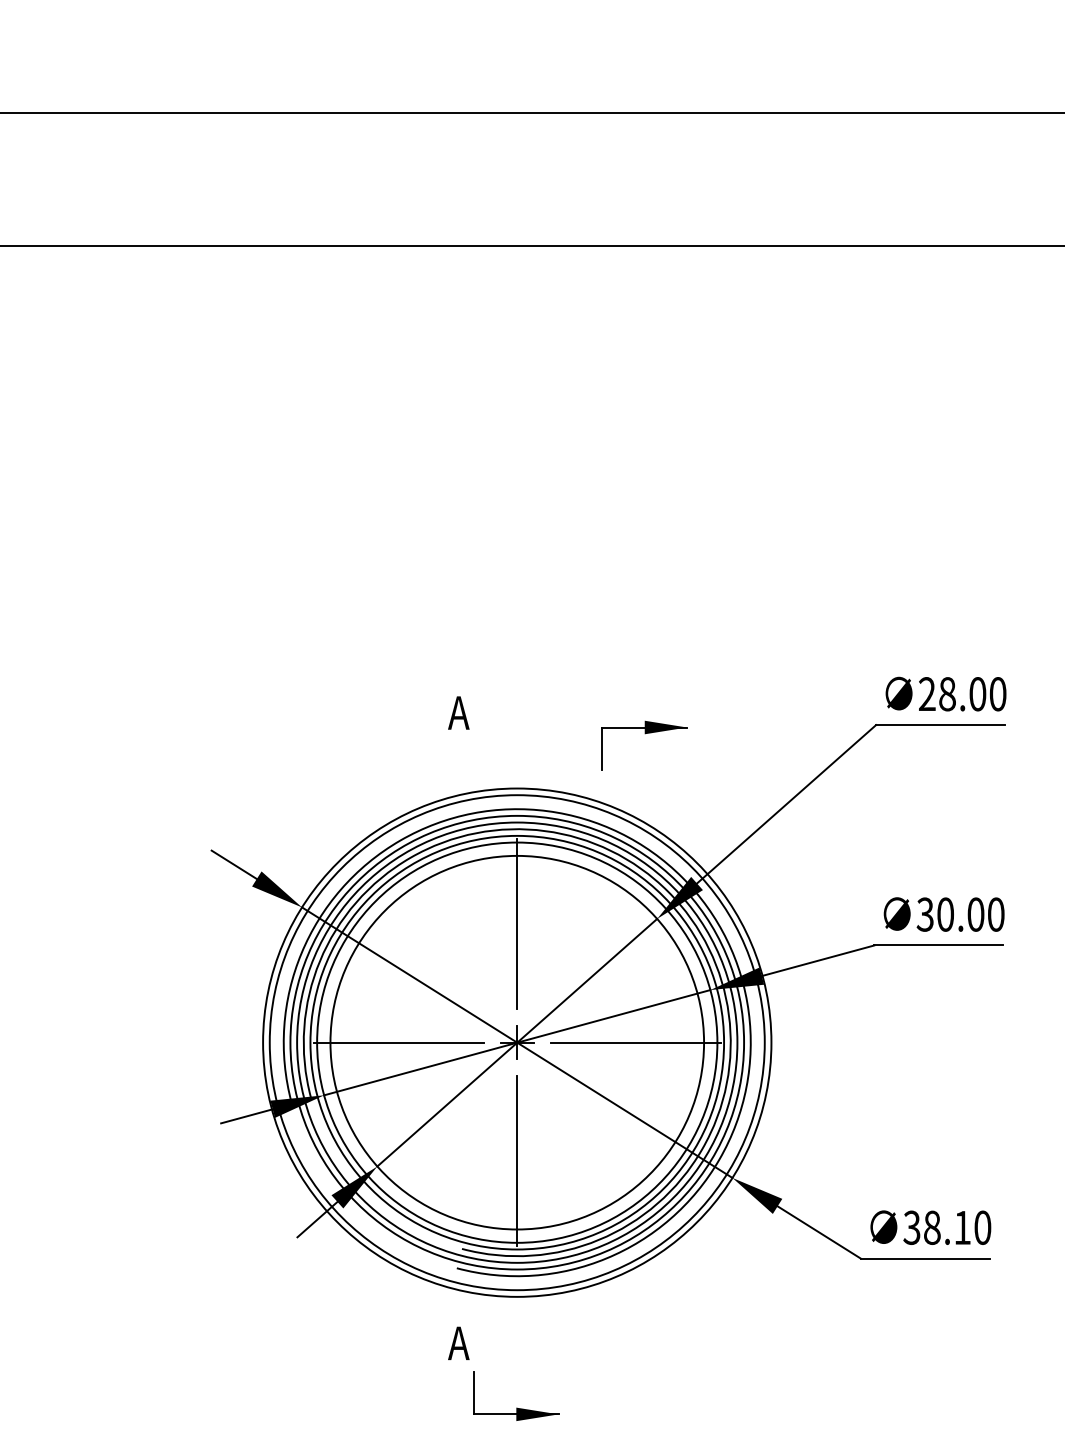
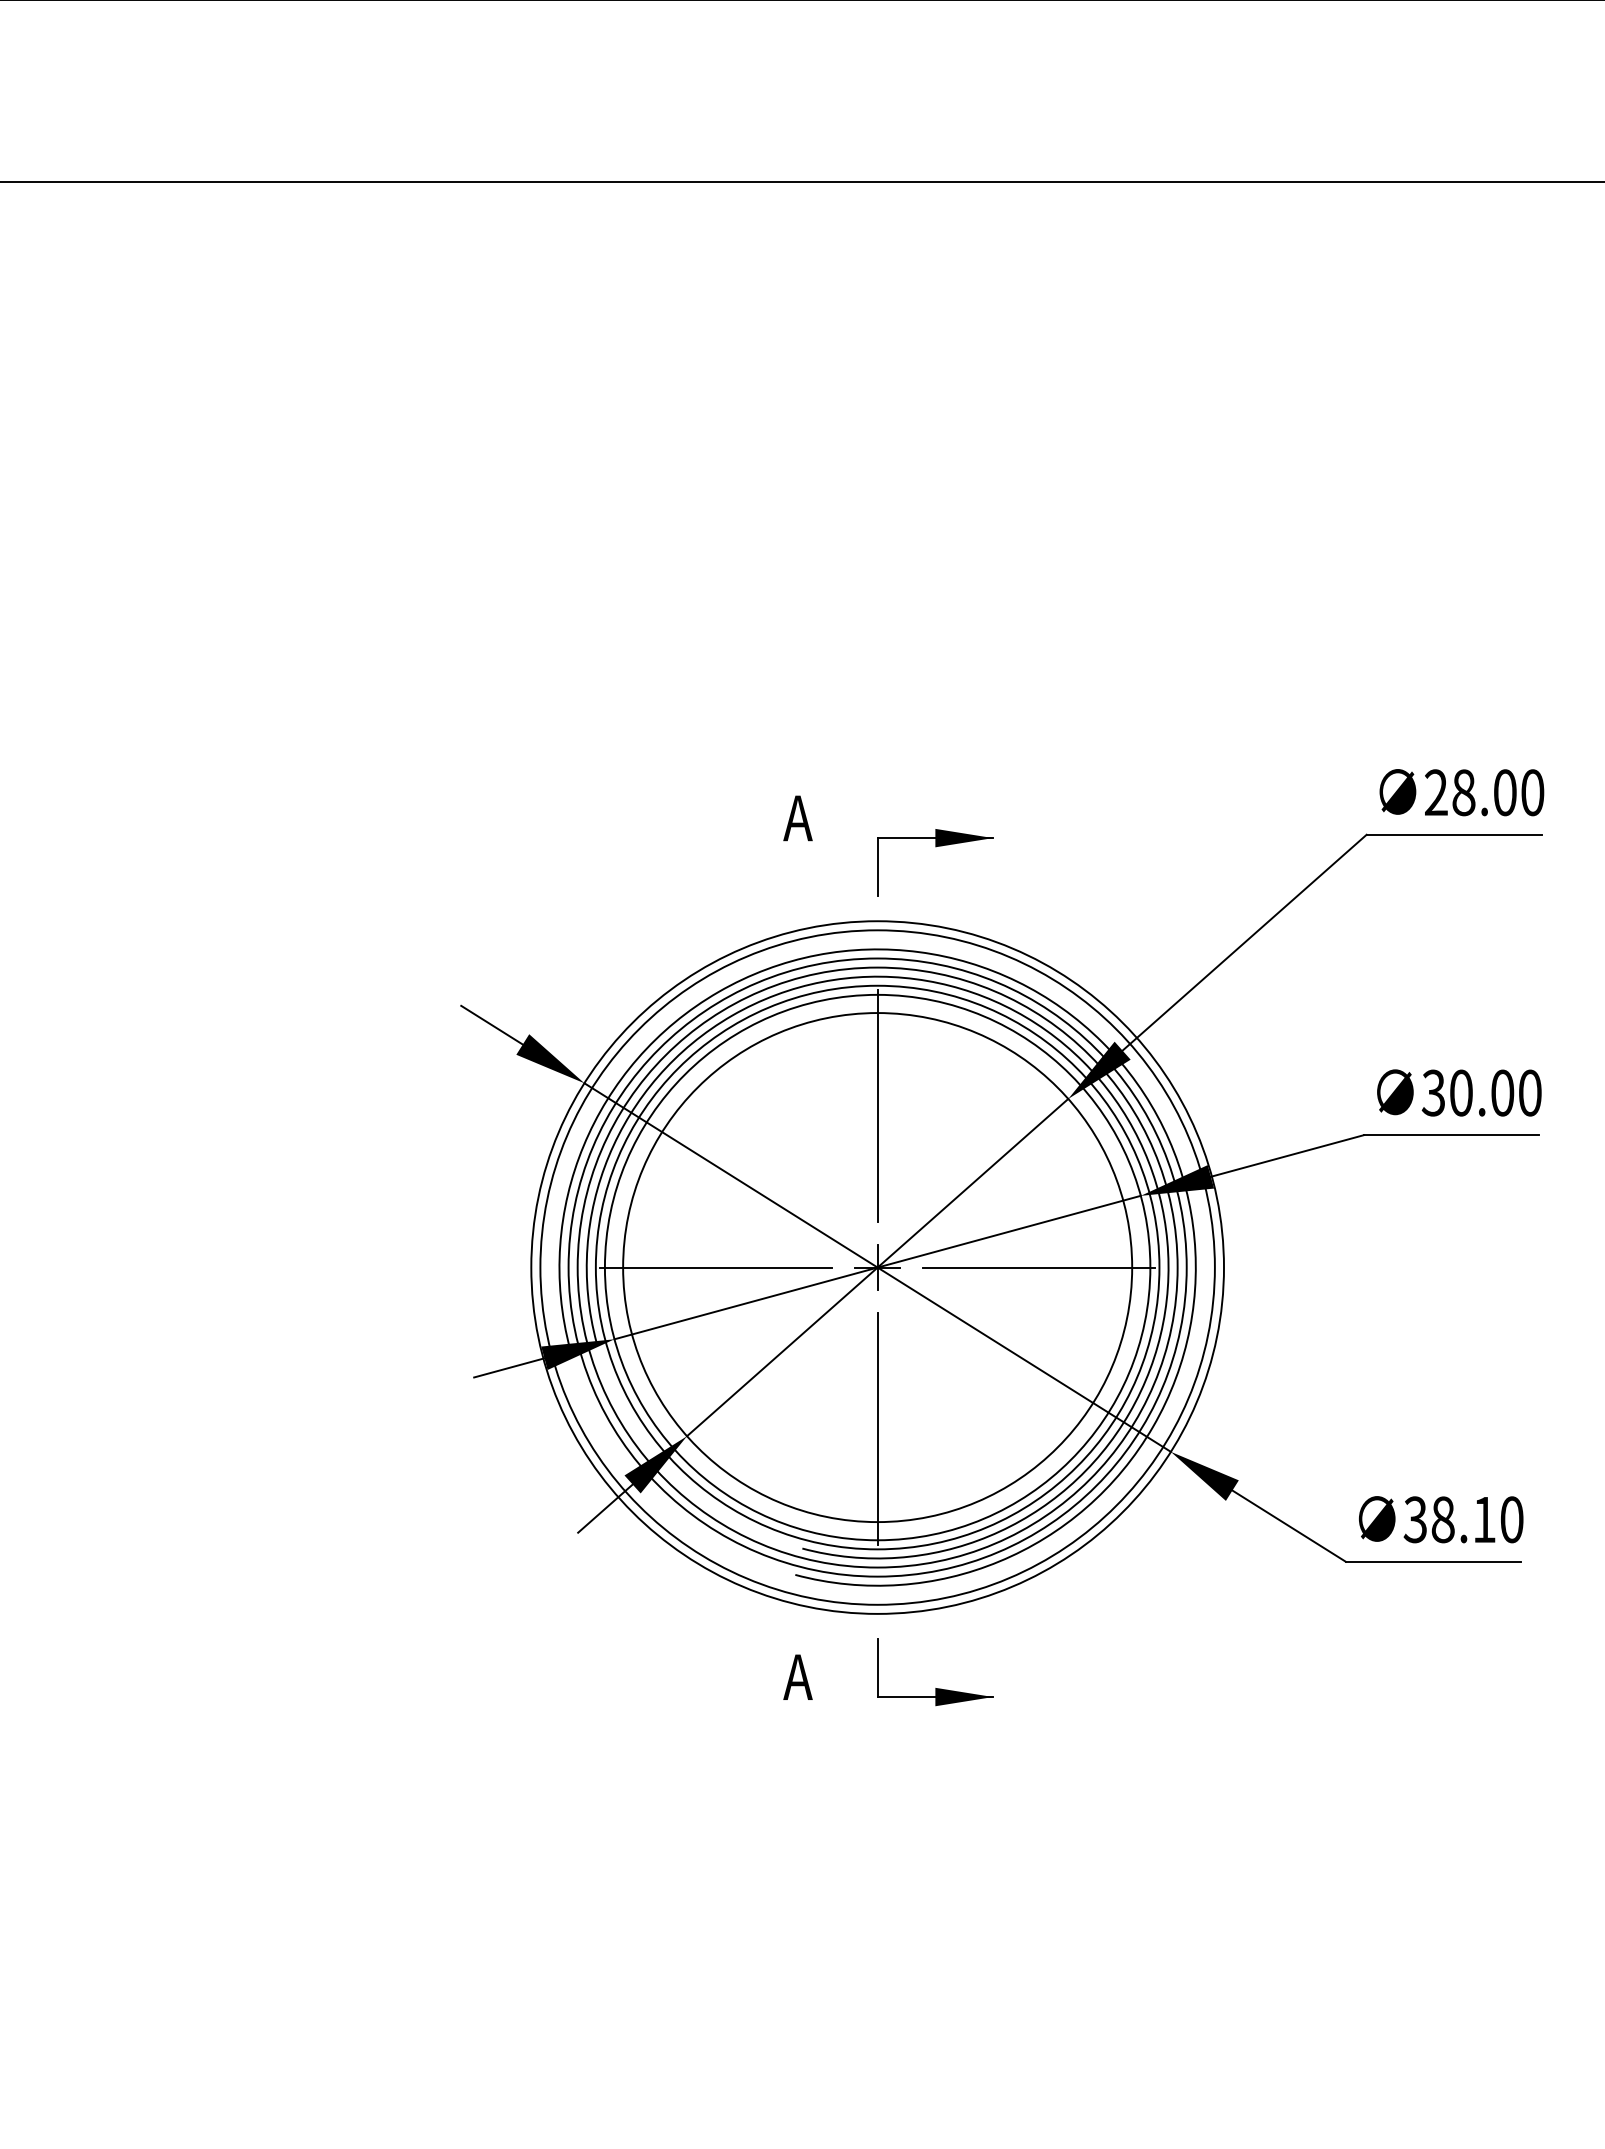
part: (644, 734) -> (935, 847), moved
part: (516, 1408) -> (935, 1688), moved

